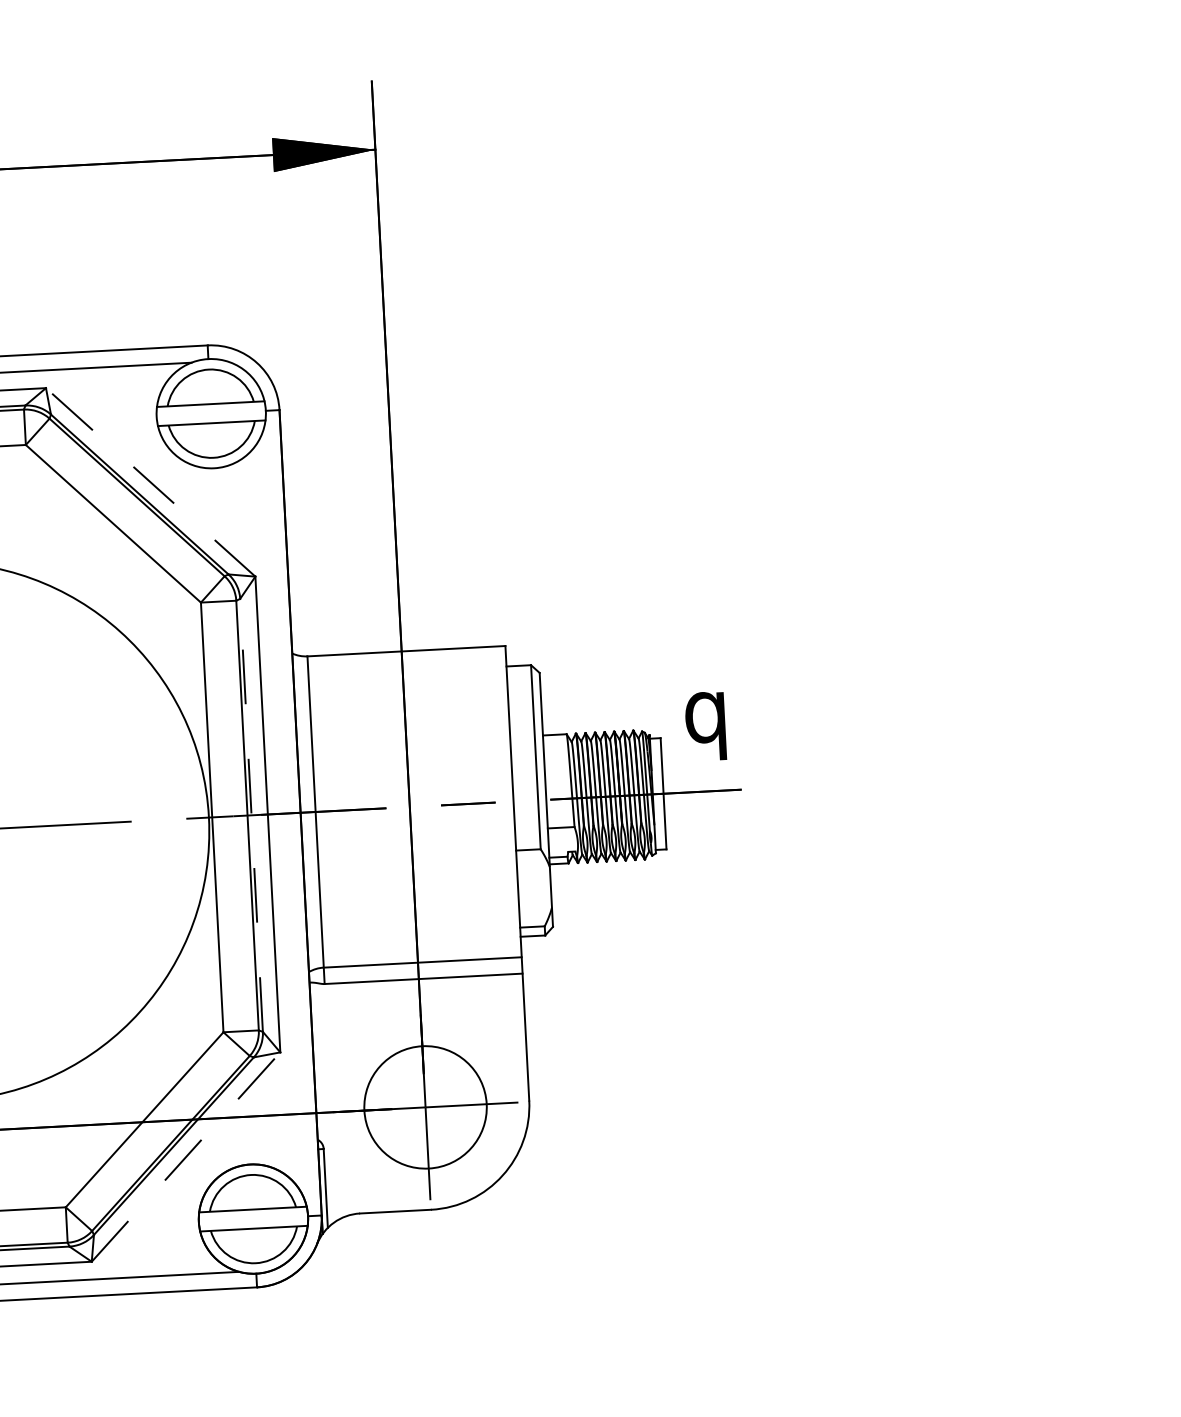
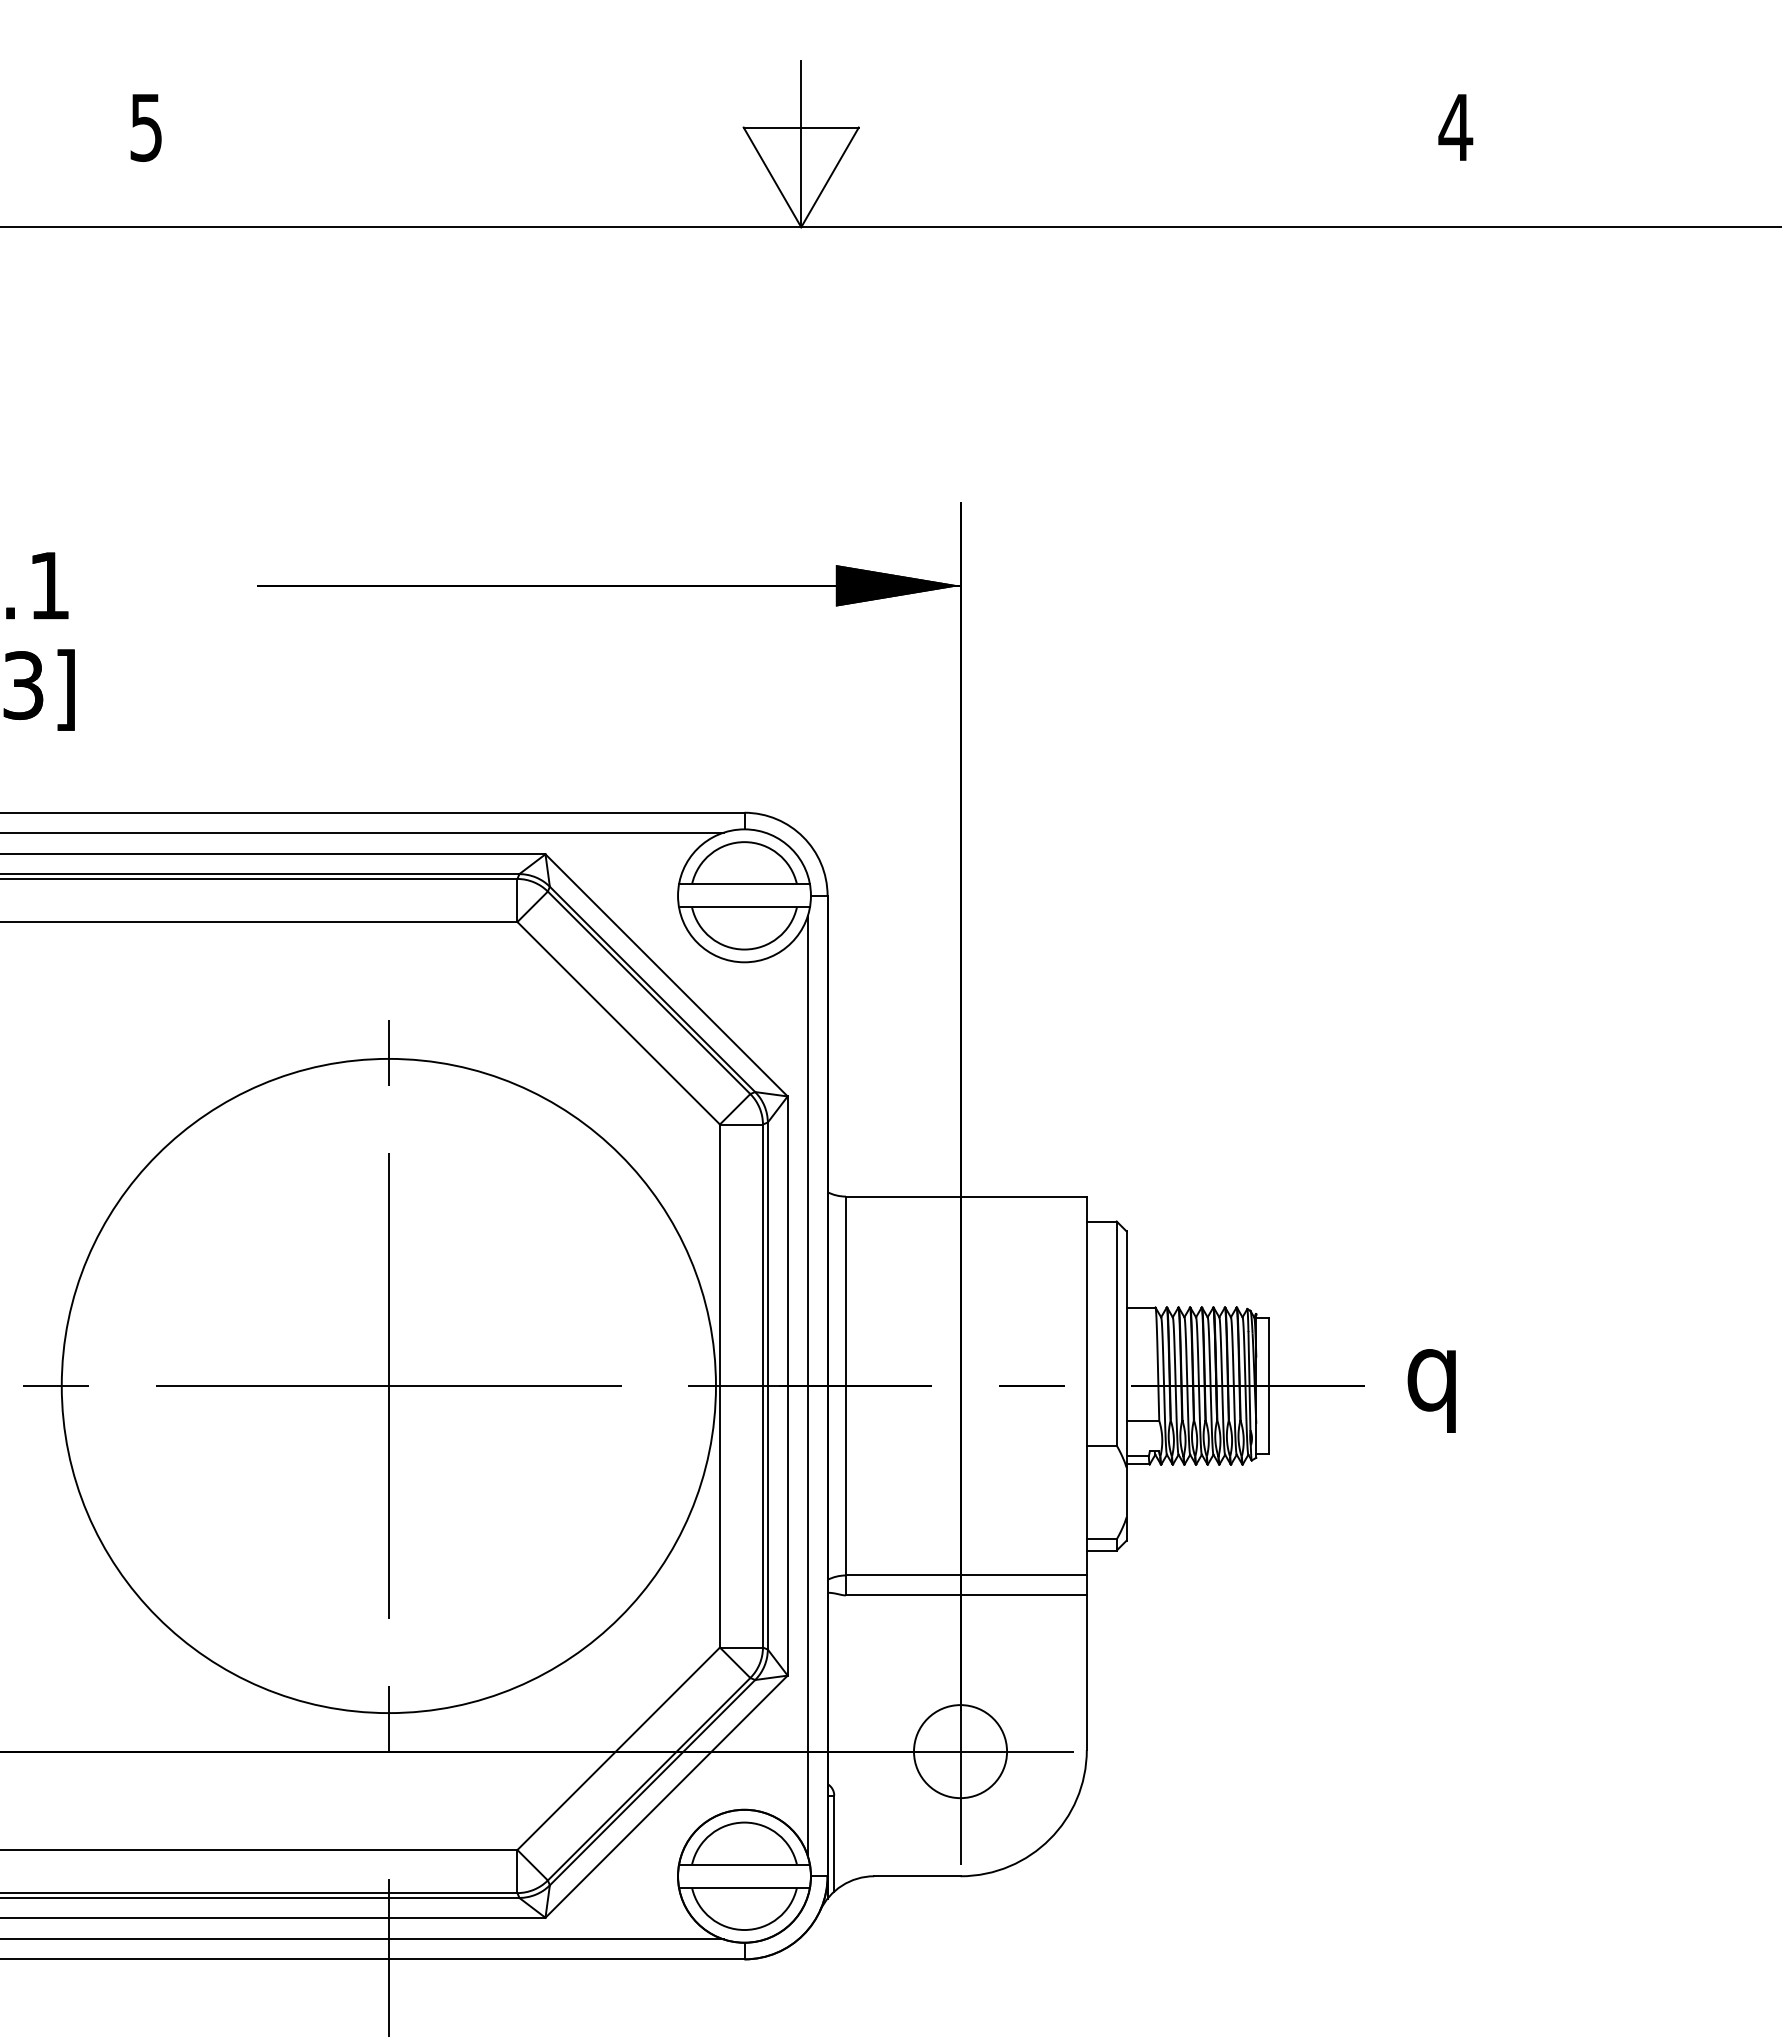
line: (150, 482) -> (666, 975), dashed -> solid
text: (705, 726) -> (1431, 1390), moved
line: (284, 813) -> (807, 1385), added
line: (251, 815) -> (767, 1386), dashed -> solid
circle: (425, 1107) -> (960, 1751), size x0.62
line: (185, 1156) -> (666, 1796), dashed -> solid

